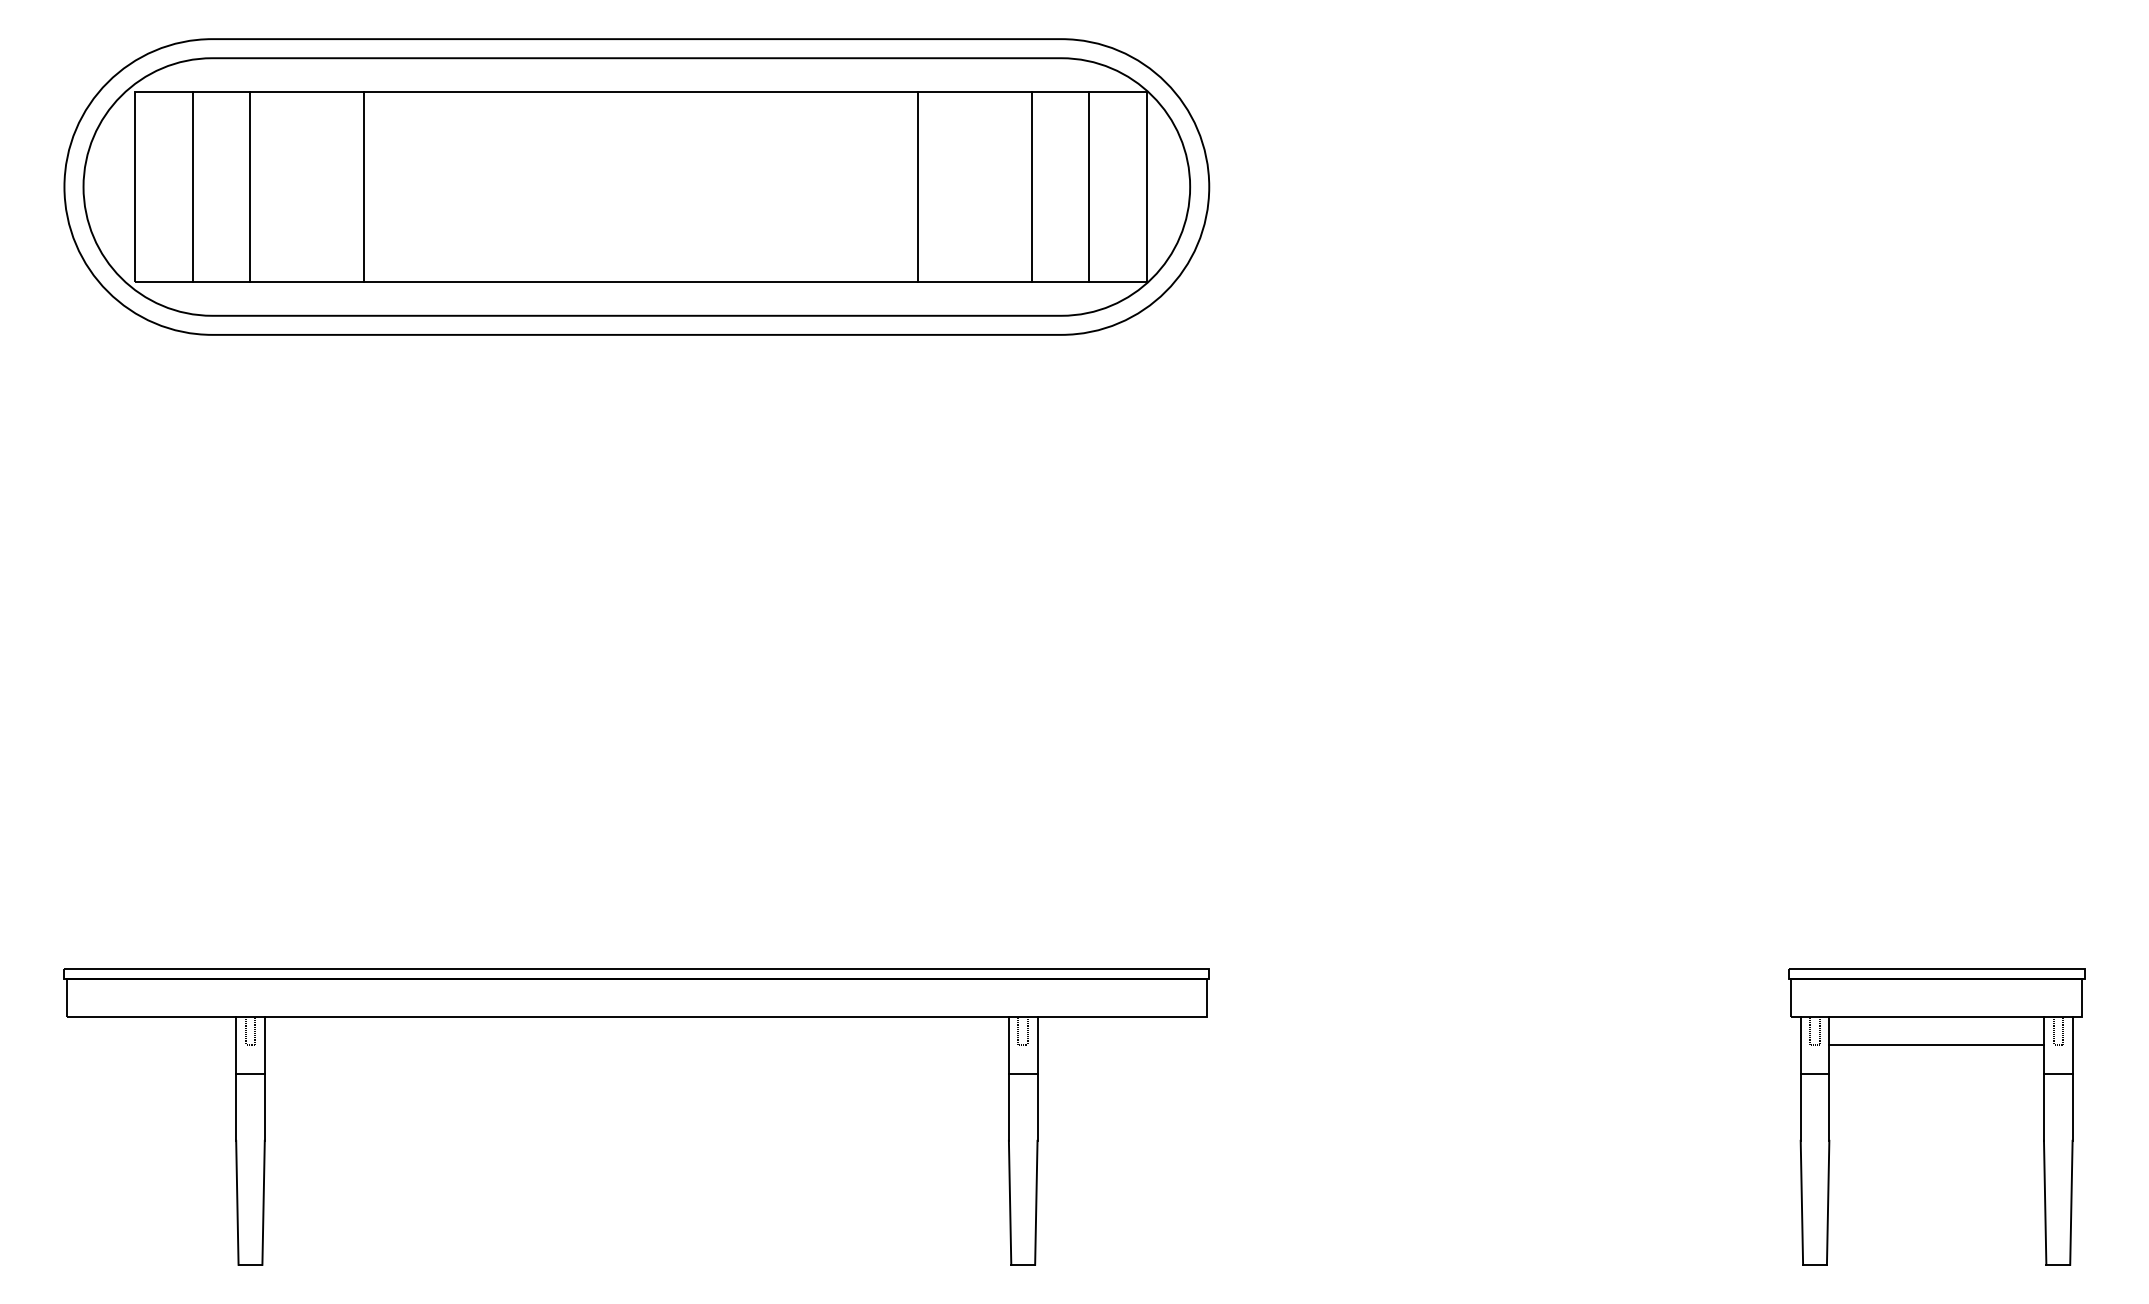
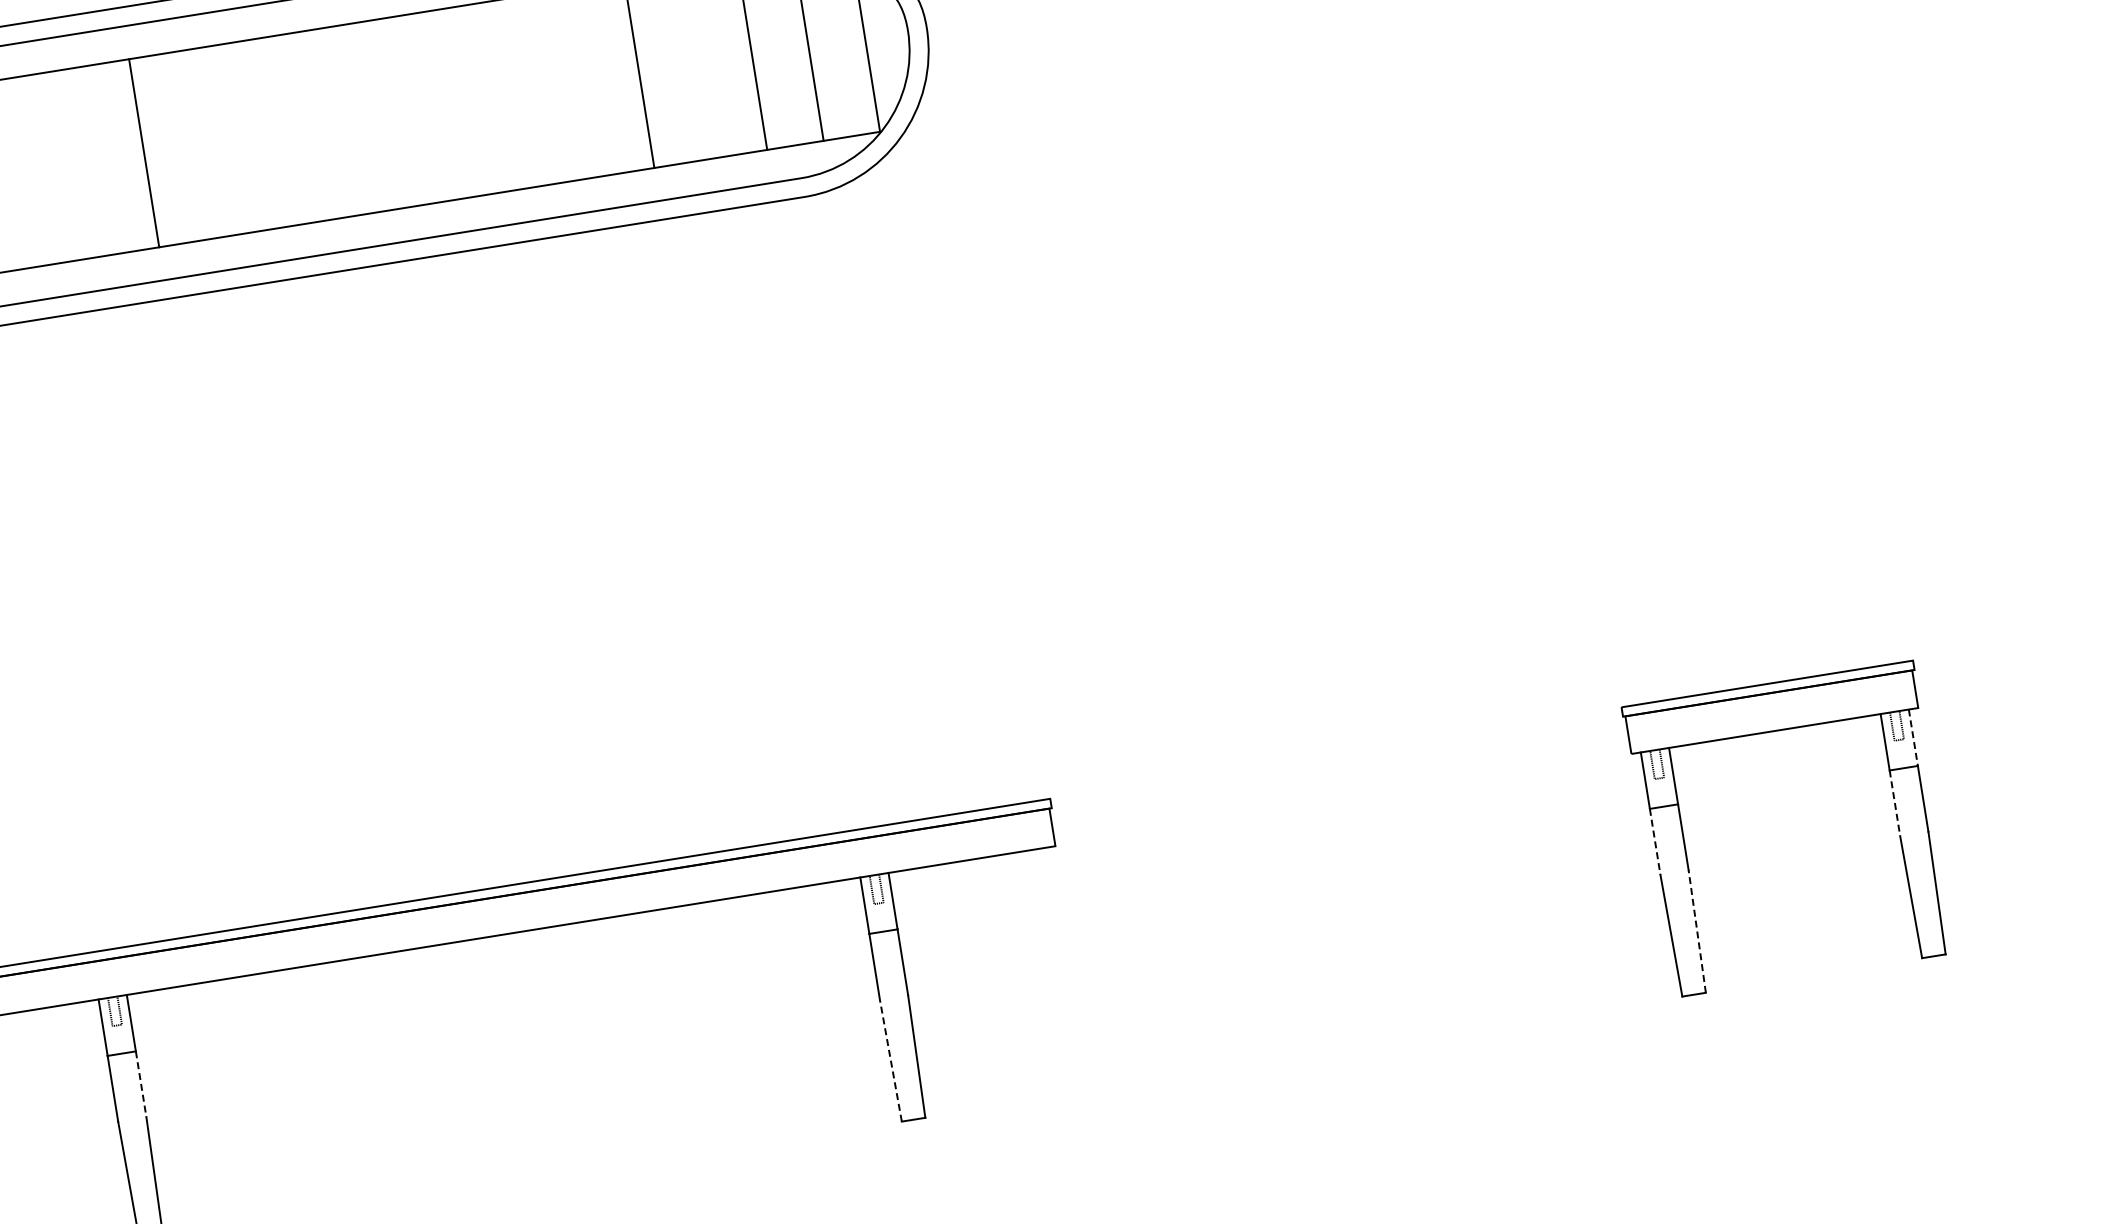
line: (364, 186) -> (144, 152), moved
line: (1936, 1045) -> (1779, 759), removed
line: (2072, 1045) -> (1913, 737), solid -> dashed
line: (264, 1107) -> (140, 1084), solid -> dashed
line: (1800, 1107) -> (1654, 841), solid -> dashed
line: (2043, 1107) -> (1894, 803), solid -> dashed
line: (1010, 1202) -> (891, 1060), solid -> dashed
line: (1828, 1202) -> (1697, 931), solid -> dashed

